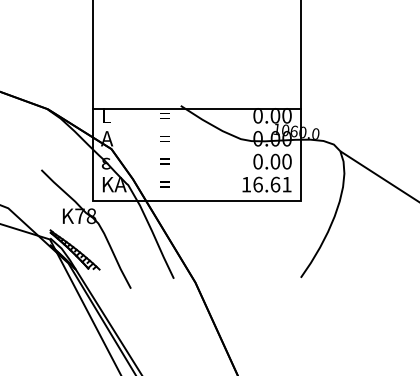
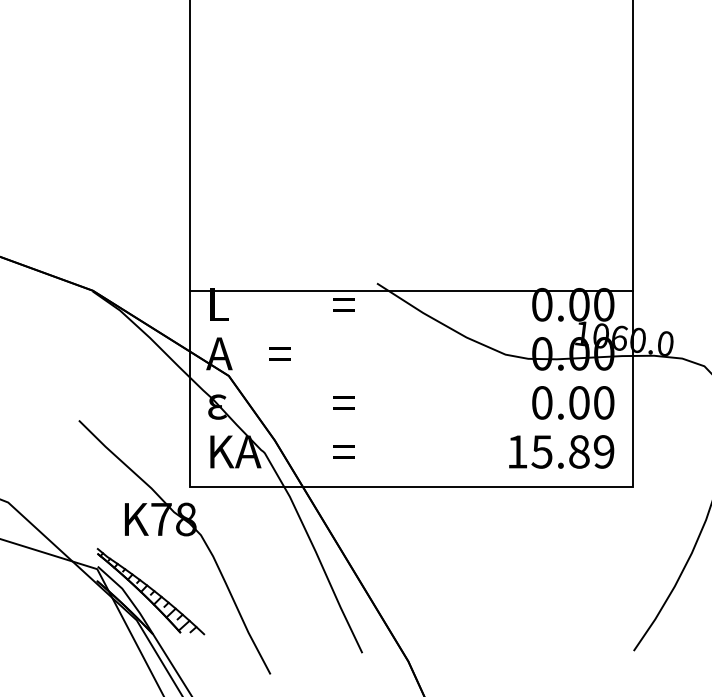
text: (164, 138) -> (278, 353), moved
text: (272, 184) -> (573, 451), 16.61 -> 15.89

